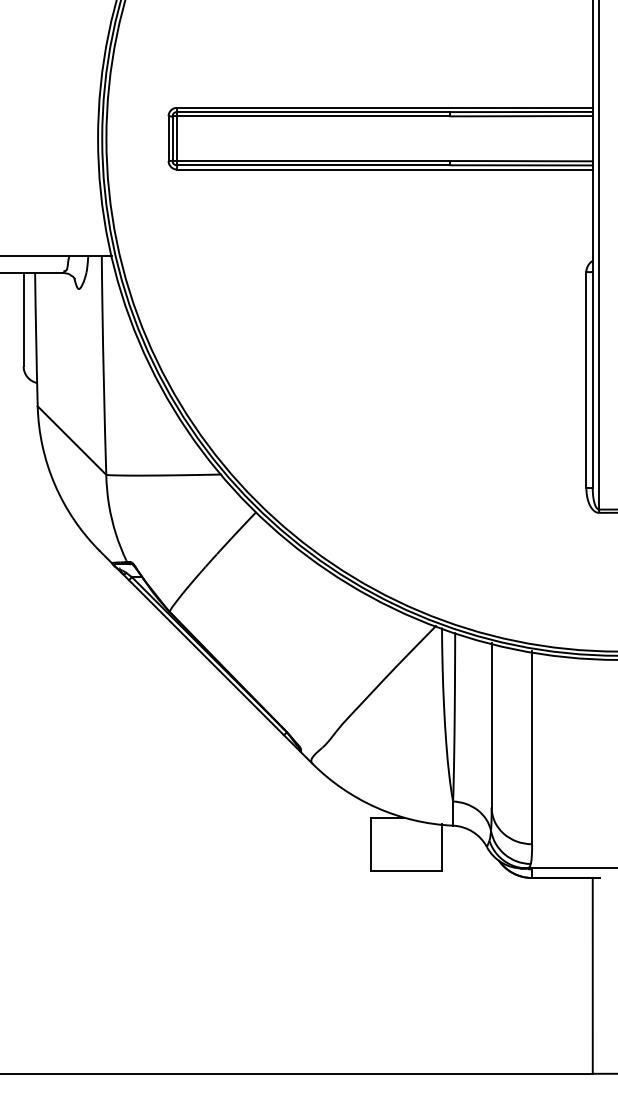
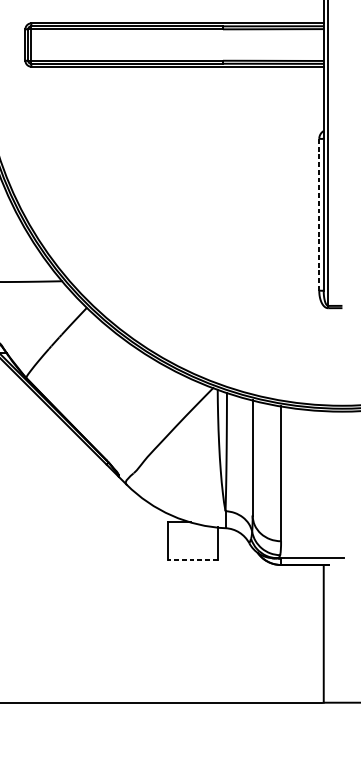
line: (586, 380) -> (319, 215), solid -> dashed
line: (406, 870) -> (192, 559), solid -> dashed

